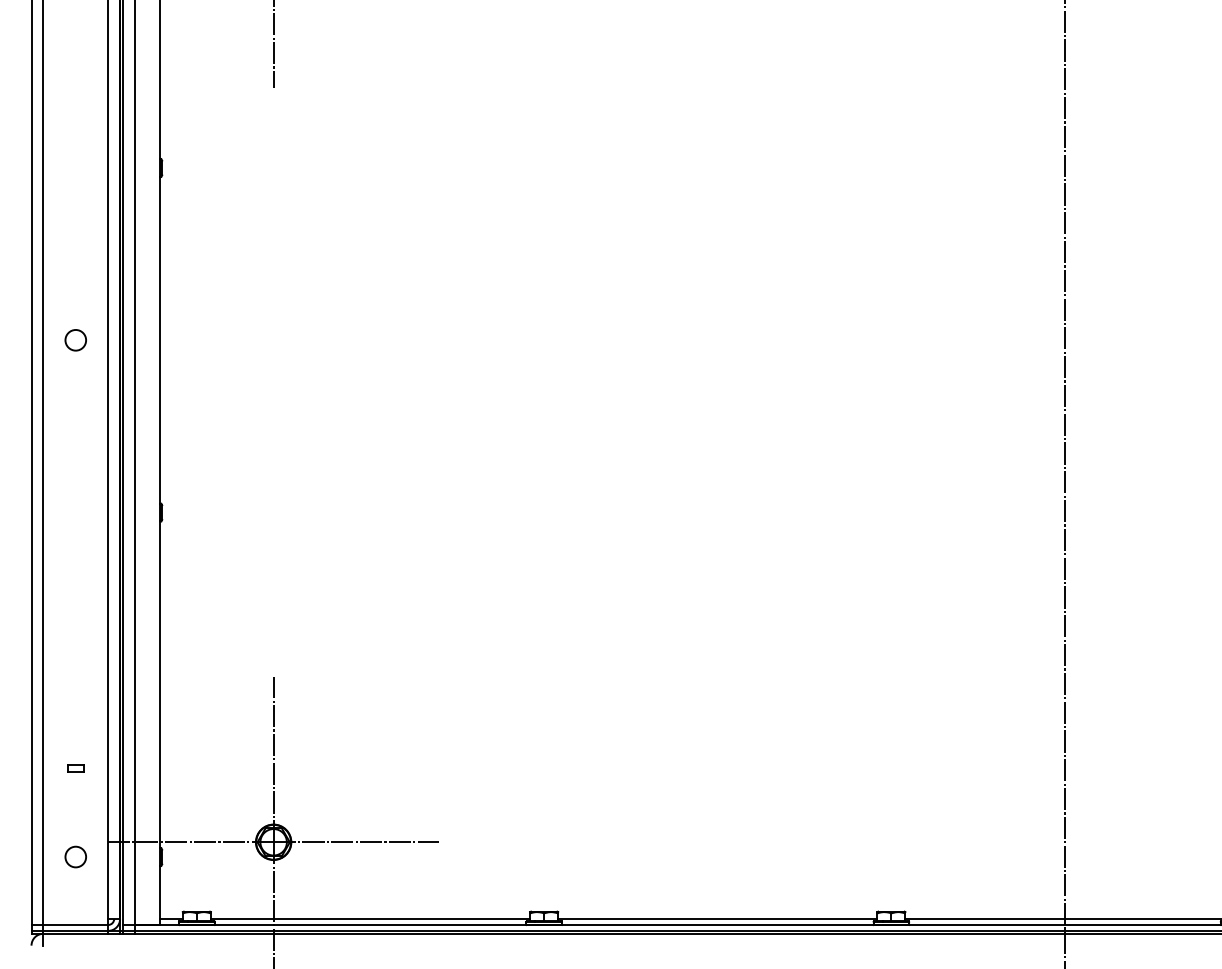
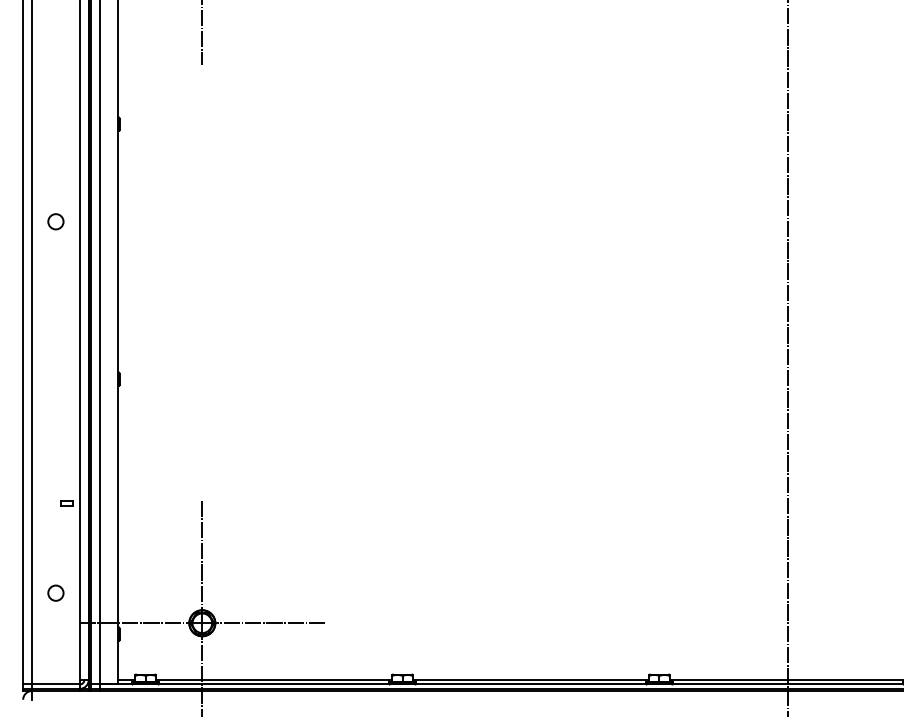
circle: (75, 339) -> (55, 221), moved
part: (75, 768) -> (66, 503), moved
circle: (75, 856) -> (55, 592), moved

